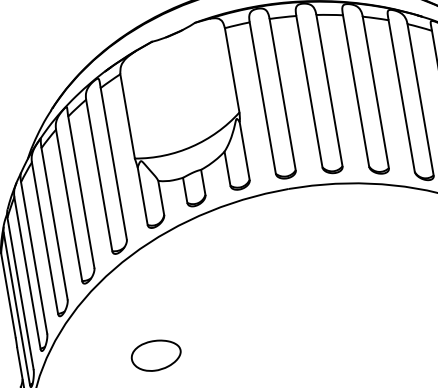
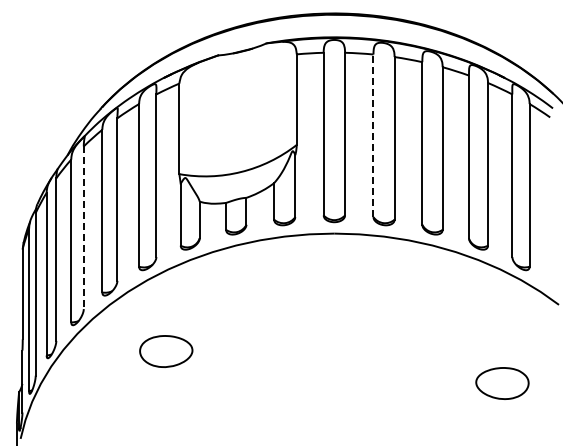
line: (309, 91) -> (373, 135), solid -> dashed
line: (54, 224) -> (83, 228), solid -> dashed
part: (156, 355) -> (166, 351), moved

